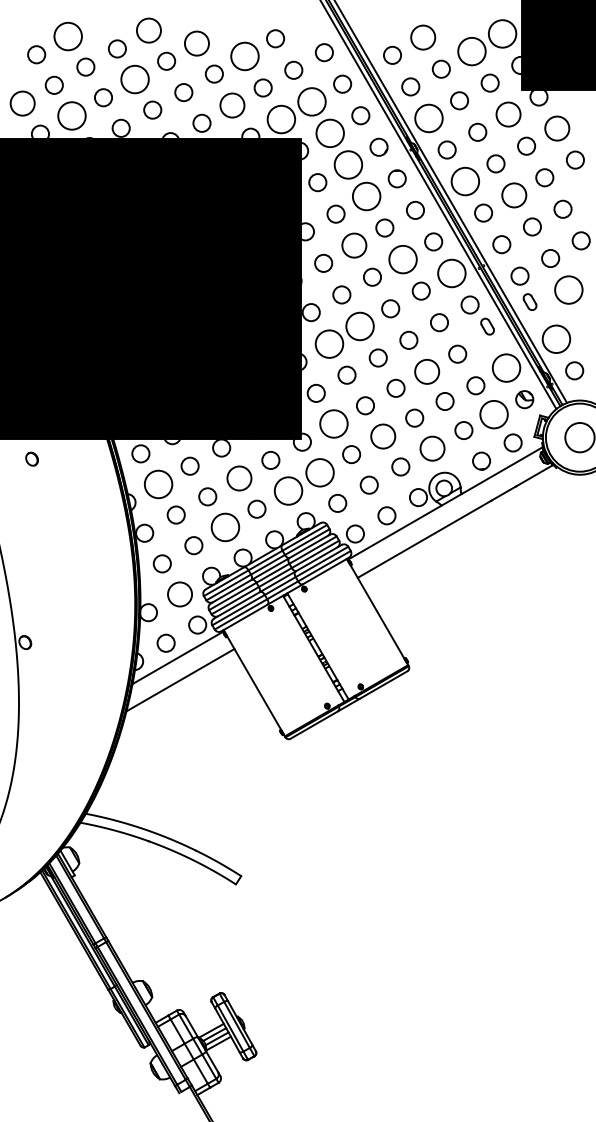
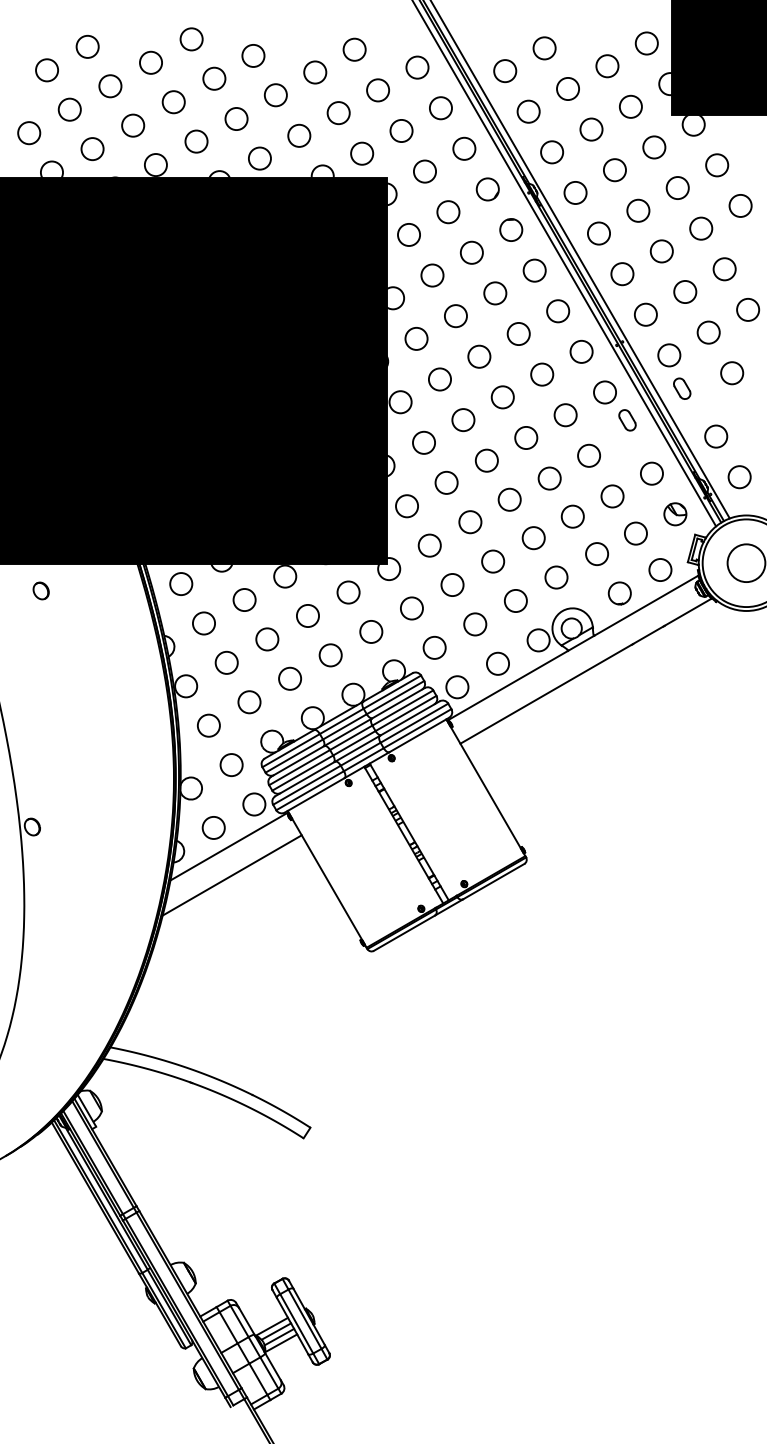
circle: (148, 30) -> (191, 39), size x0.71
circle: (502, 33) -> (646, 42), size x0.62
circle: (67, 36) -> (86, 46), size x0.62
circle: (422, 37) -> (543, 48), size x0.71
circle: (196, 43) -> (252, 55), size x0.71
circle: (471, 51) -> (606, 66), size x0.62
circle: (244, 56) -> (314, 72), size x0.62
circle: (134, 79) -> (173, 102), size x0.62
circle: (311, 101) -> (400, 130), size x0.62
circle: (22, 103) -> (28, 133), size x0.71
circle: (232, 105) -> (299, 135), size x0.71
circle: (507, 114) -> (653, 147), size x0.71
circle: (71, 115) -> (91, 148), size x0.62
circle: (428, 118) -> (551, 152), size x0.62
circle: (281, 119) -> (362, 153), size x0.62
circle: (556, 128) -> (716, 165), size x0.71
circle: (329, 133) -> (424, 171), size x0.62
circle: (348, 164) -> (448, 211), size x0.62
circle: (464, 181) -> (597, 233), size x0.62
circle: (513, 195) -> (660, 251), size x0.71
circle: (366, 196) -> (471, 252), size x0.62
circle: (353, 245) -> (454, 315), size x0.71
circle: (402, 259) -> (518, 333), size x0.62
circle: (451, 273) -> (581, 351), size x0.62
circle: (568, 289) -> (731, 372), size x0.62
circle: (359, 326) -> (462, 420), size x0.62
circle: (556, 338) -> (716, 435), size x0.62
circle: (329, 343) -> (424, 442), size x0.62
circle: (506, 367) -> (651, 472), size x0.62
circle: (426, 371) -> (548, 478), size x0.71
circle: (493, 414) -> (635, 533), size x0.62
circle: (333, 423) -> (429, 544), size x0.62
circle: (382, 435) -> (492, 560), size x0.71
circle: (431, 448) -> (555, 577), size x0.71
circle: (319, 472) -> (411, 608), size x0.62
circle: (238, 478) -> (306, 615), size x0.71
circle: (158, 484) -> (203, 623), size x0.62
circle: (288, 490) -> (371, 631), size x0.62
circle: (225, 527) -> (290, 678), size x0.62
circle: (179, 594) -> (230, 765), size x0.71

